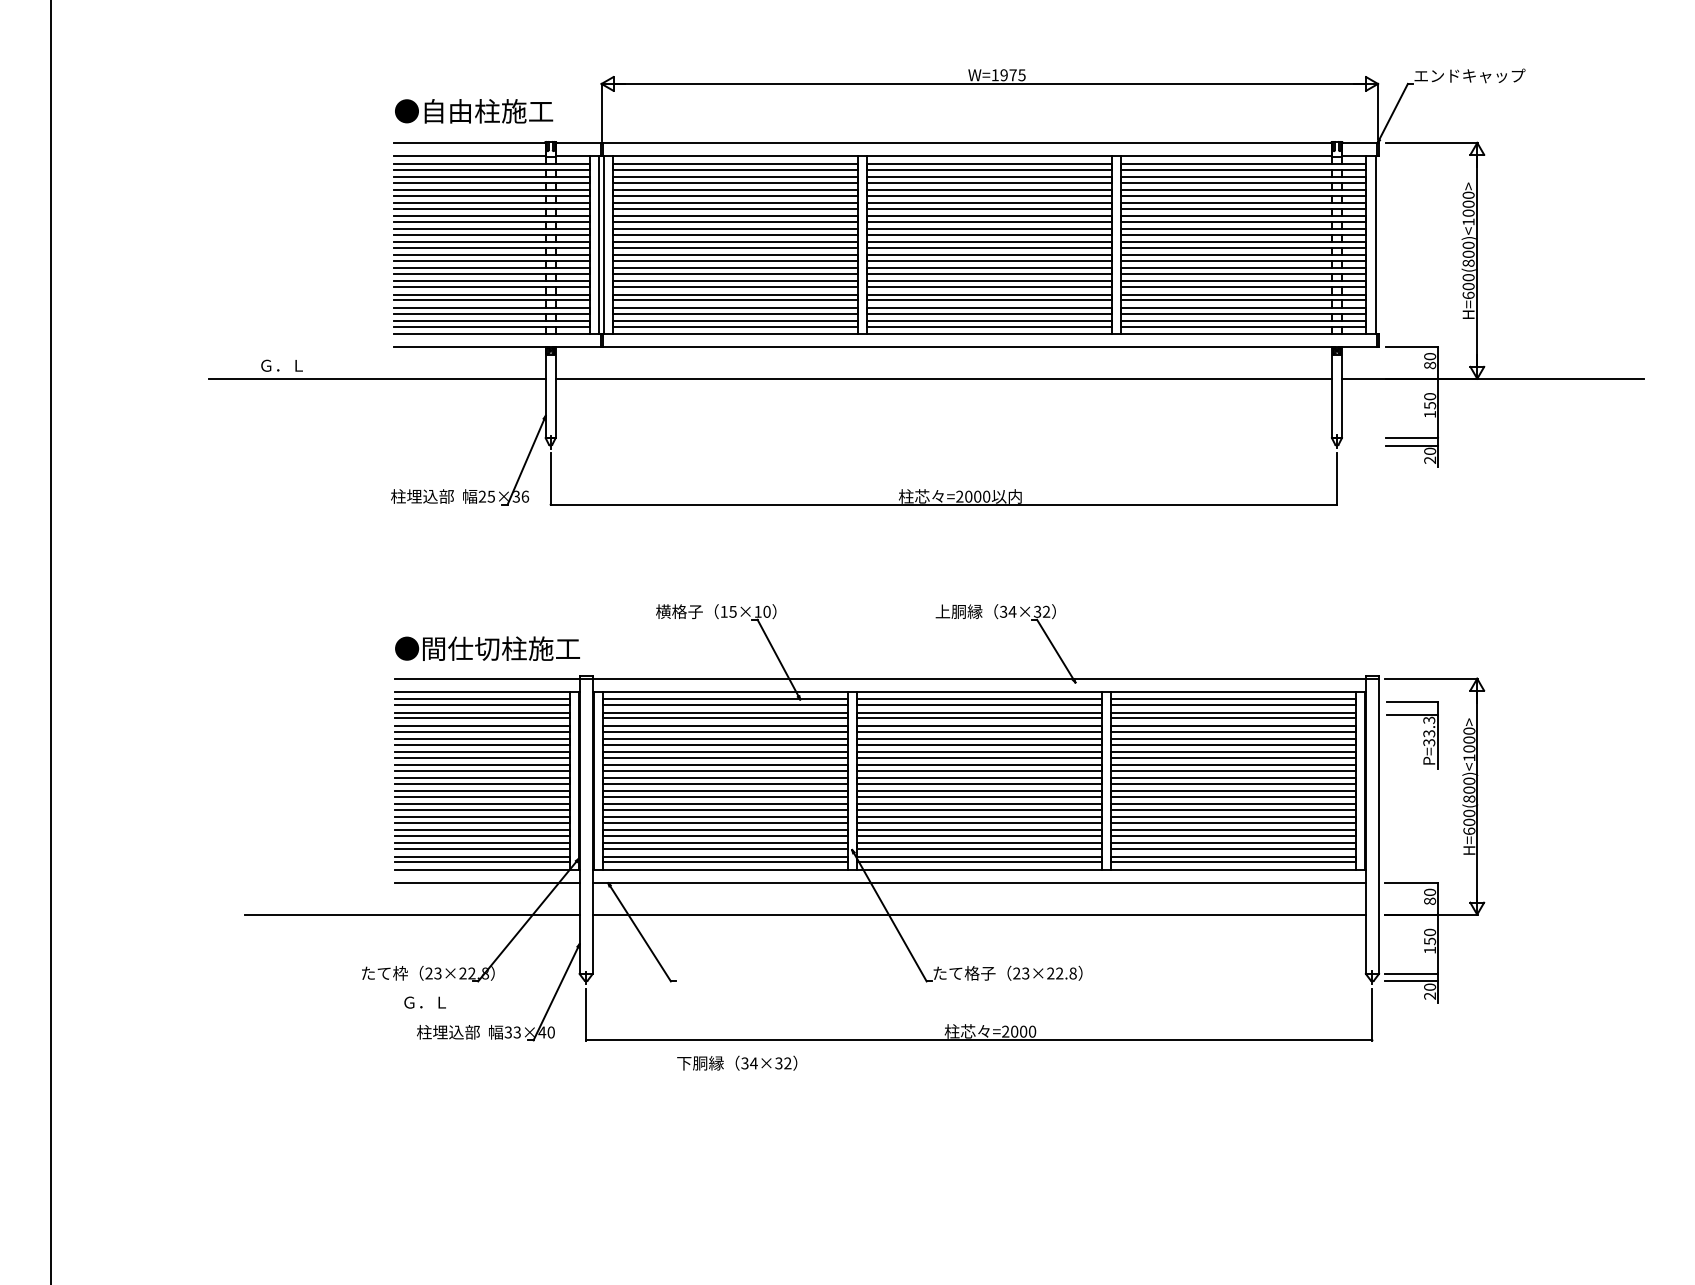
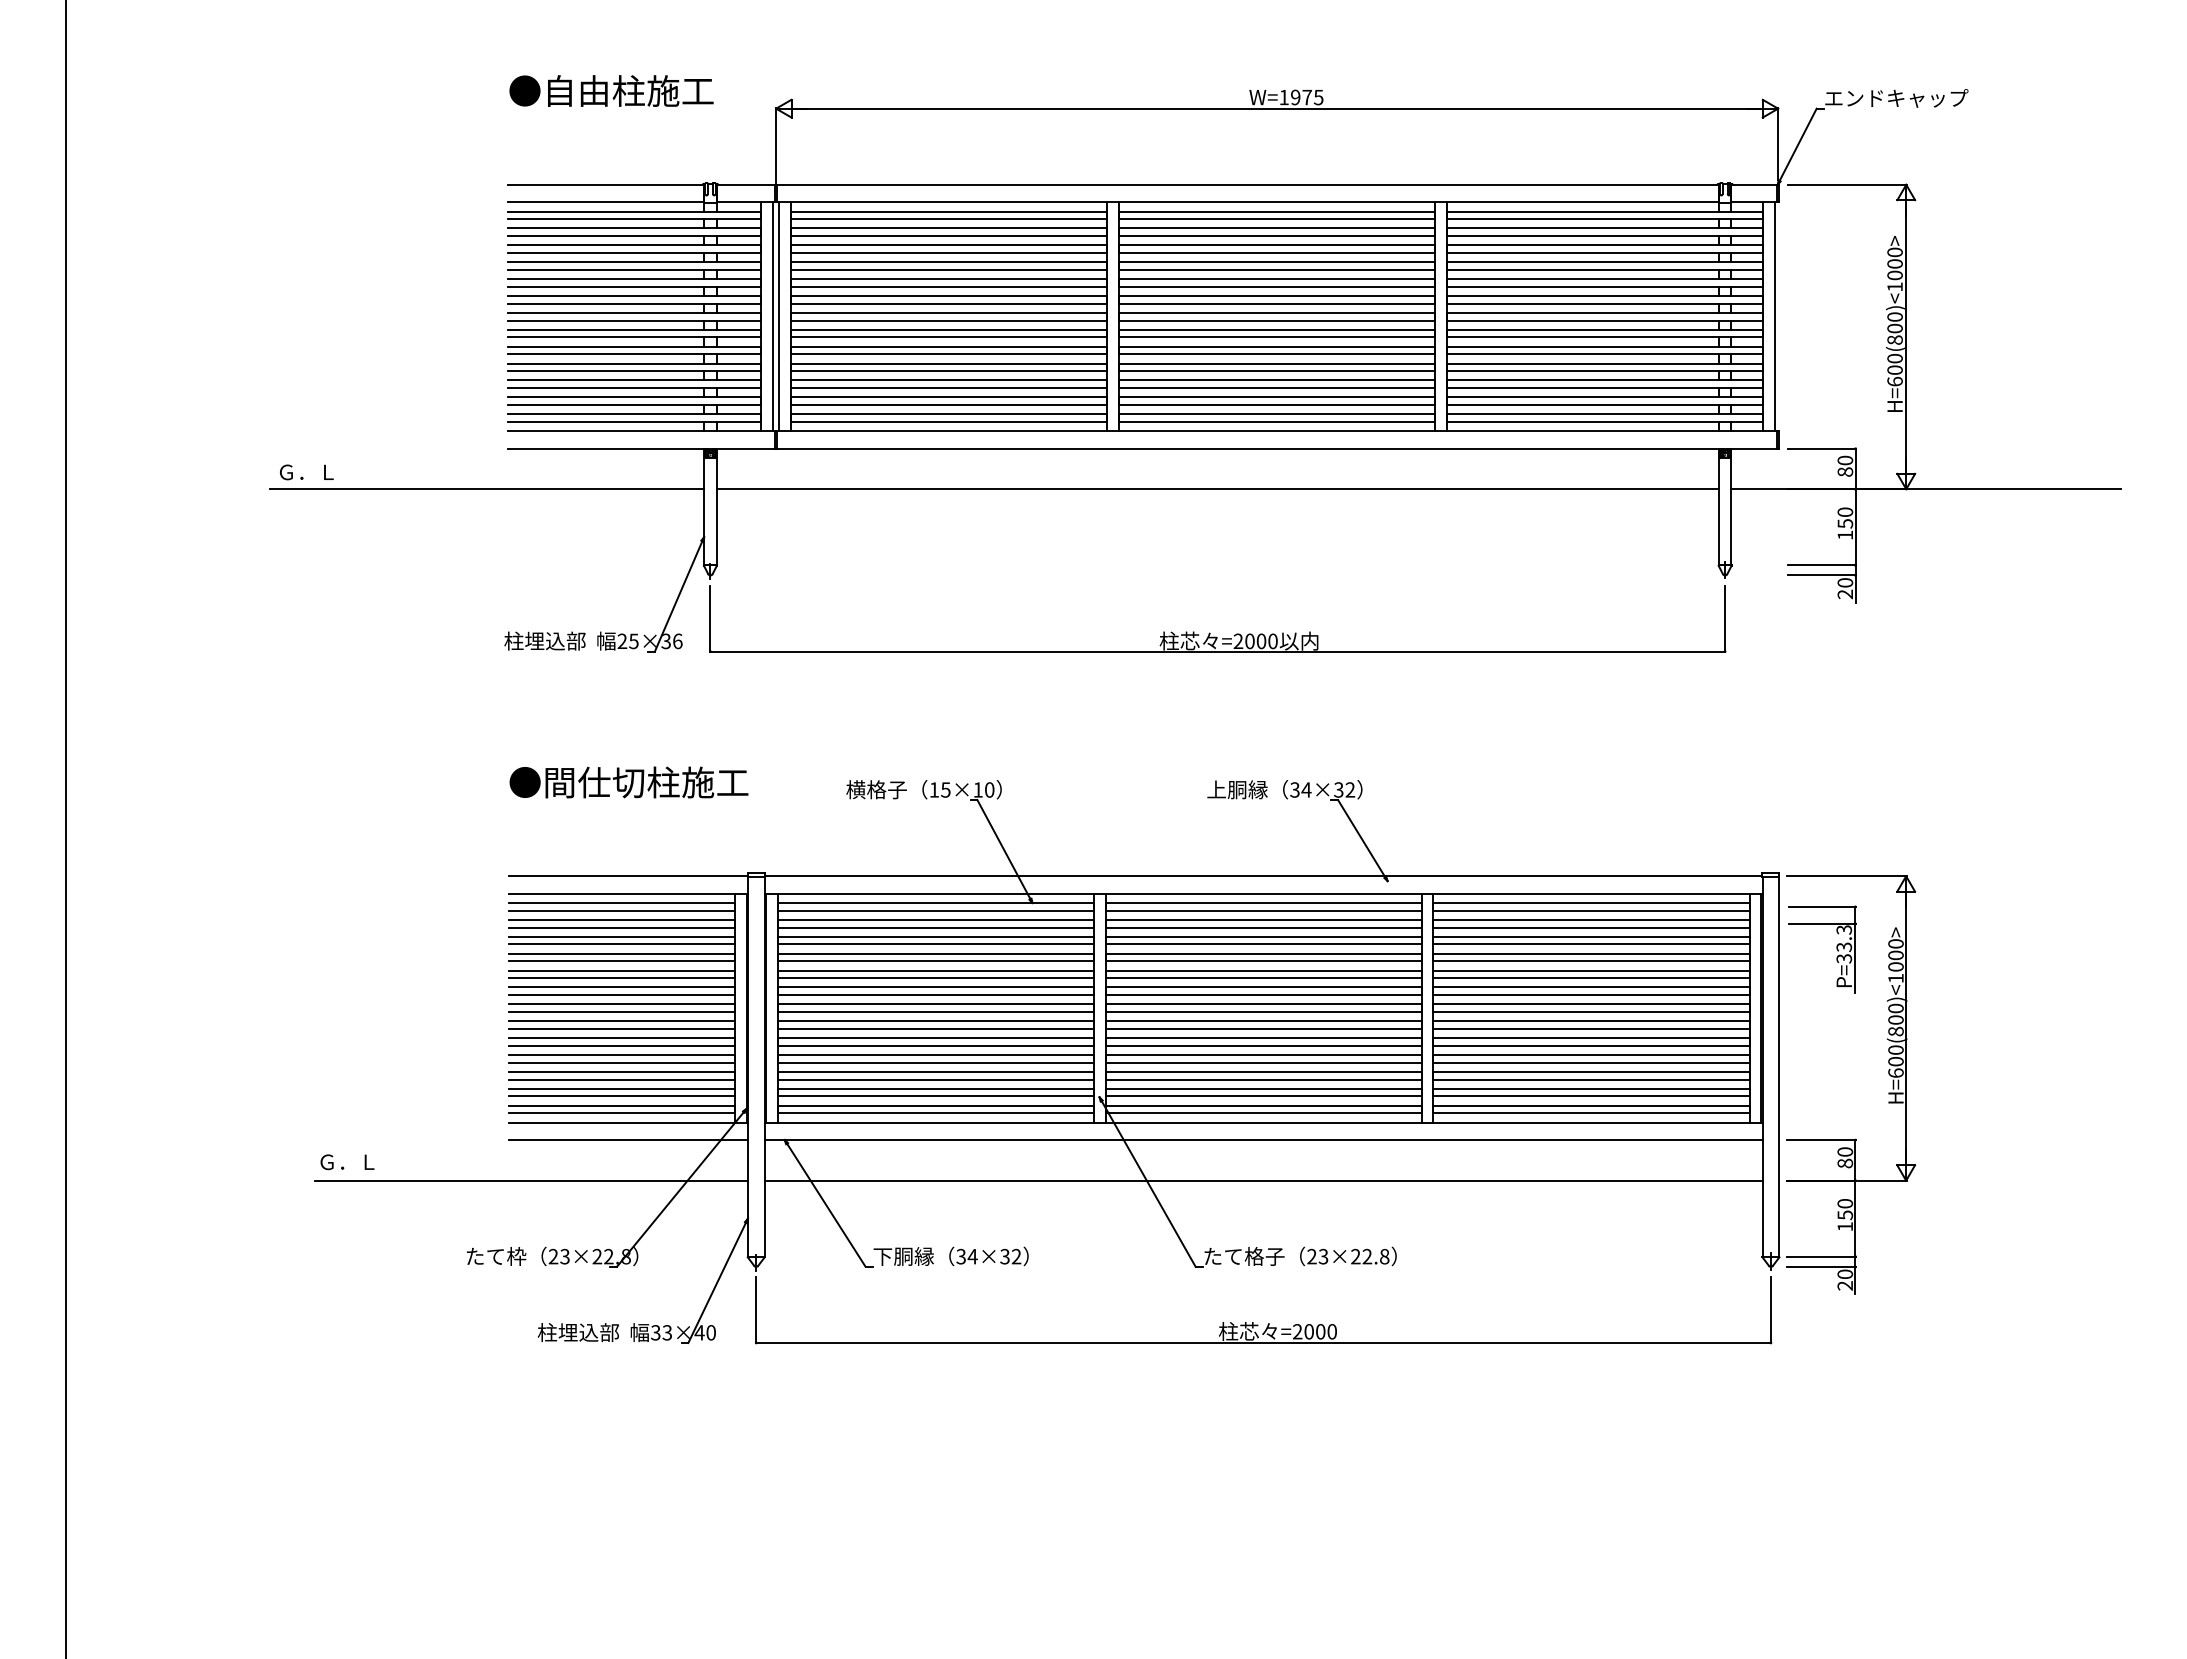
text: (473, 110) -> (611, 90), moved
text: (281, 365) -> (306, 472), moved
text: (487, 648) -> (628, 782), moved
text: (425, 1002) -> (347, 1162), moved
text: (736, 1063) -> (950, 1256), moved

